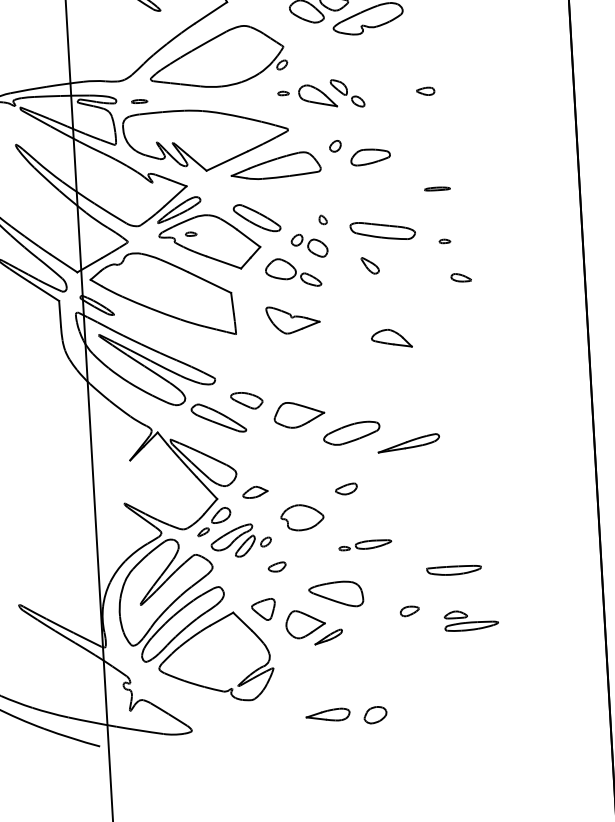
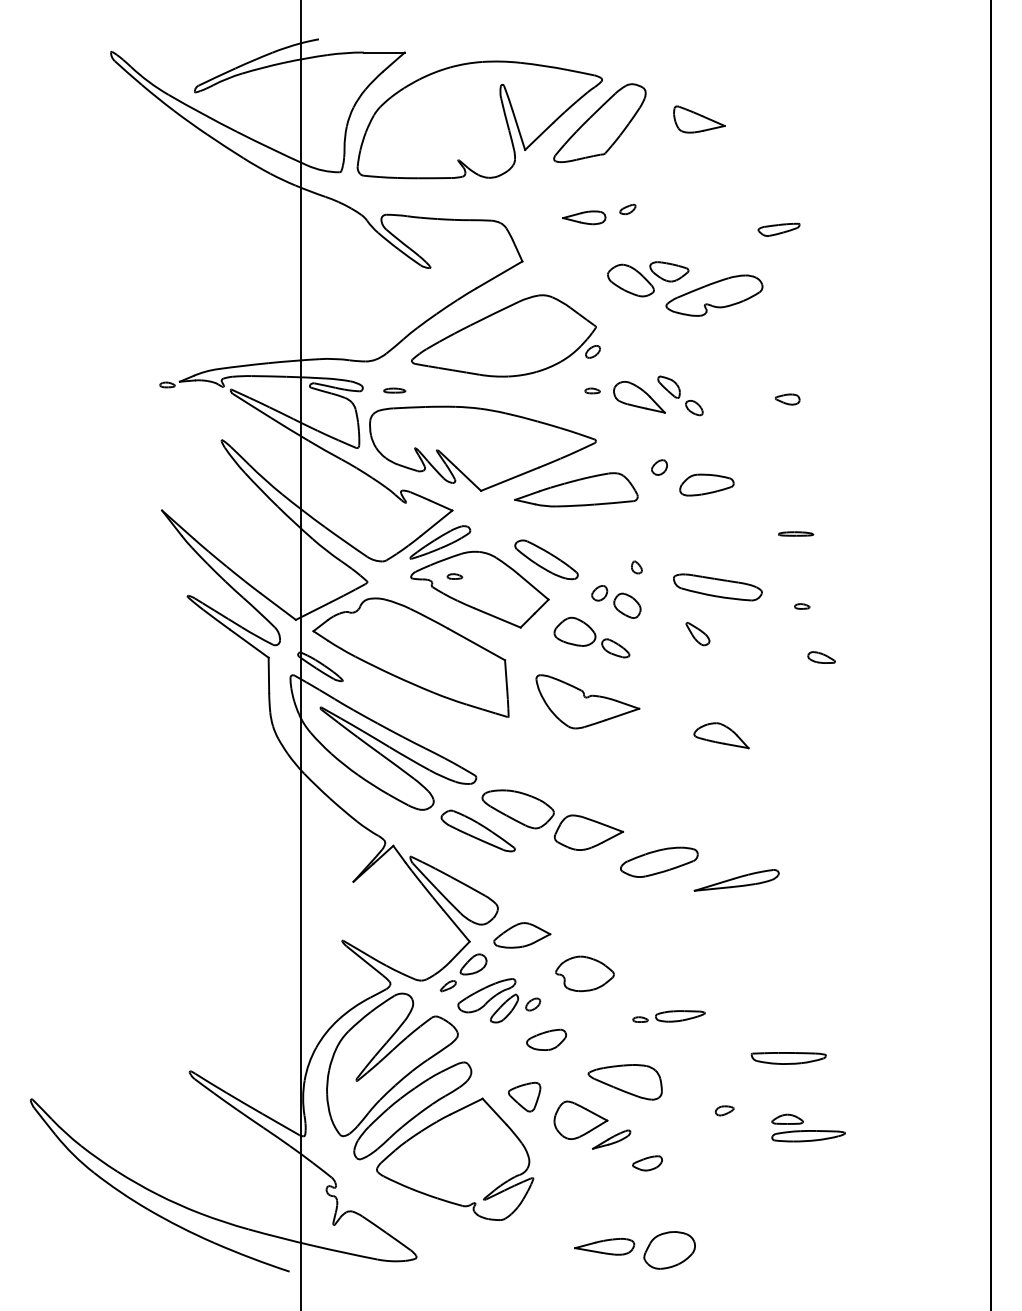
part: (292, 319) -> (587, 701), size x1.43
part: (246, 400) -> (517, 809), size x1.67
part: (346, 489) -> (647, 1163), moved
part: (255, 492) -> (522, 935), size x1.67
part: (277, 566) -> (546, 1039), size x1.67
part: (409, 611) -> (724, 1110), size x0.71
part: (375, 715) -> (669, 1250), size x1.67

